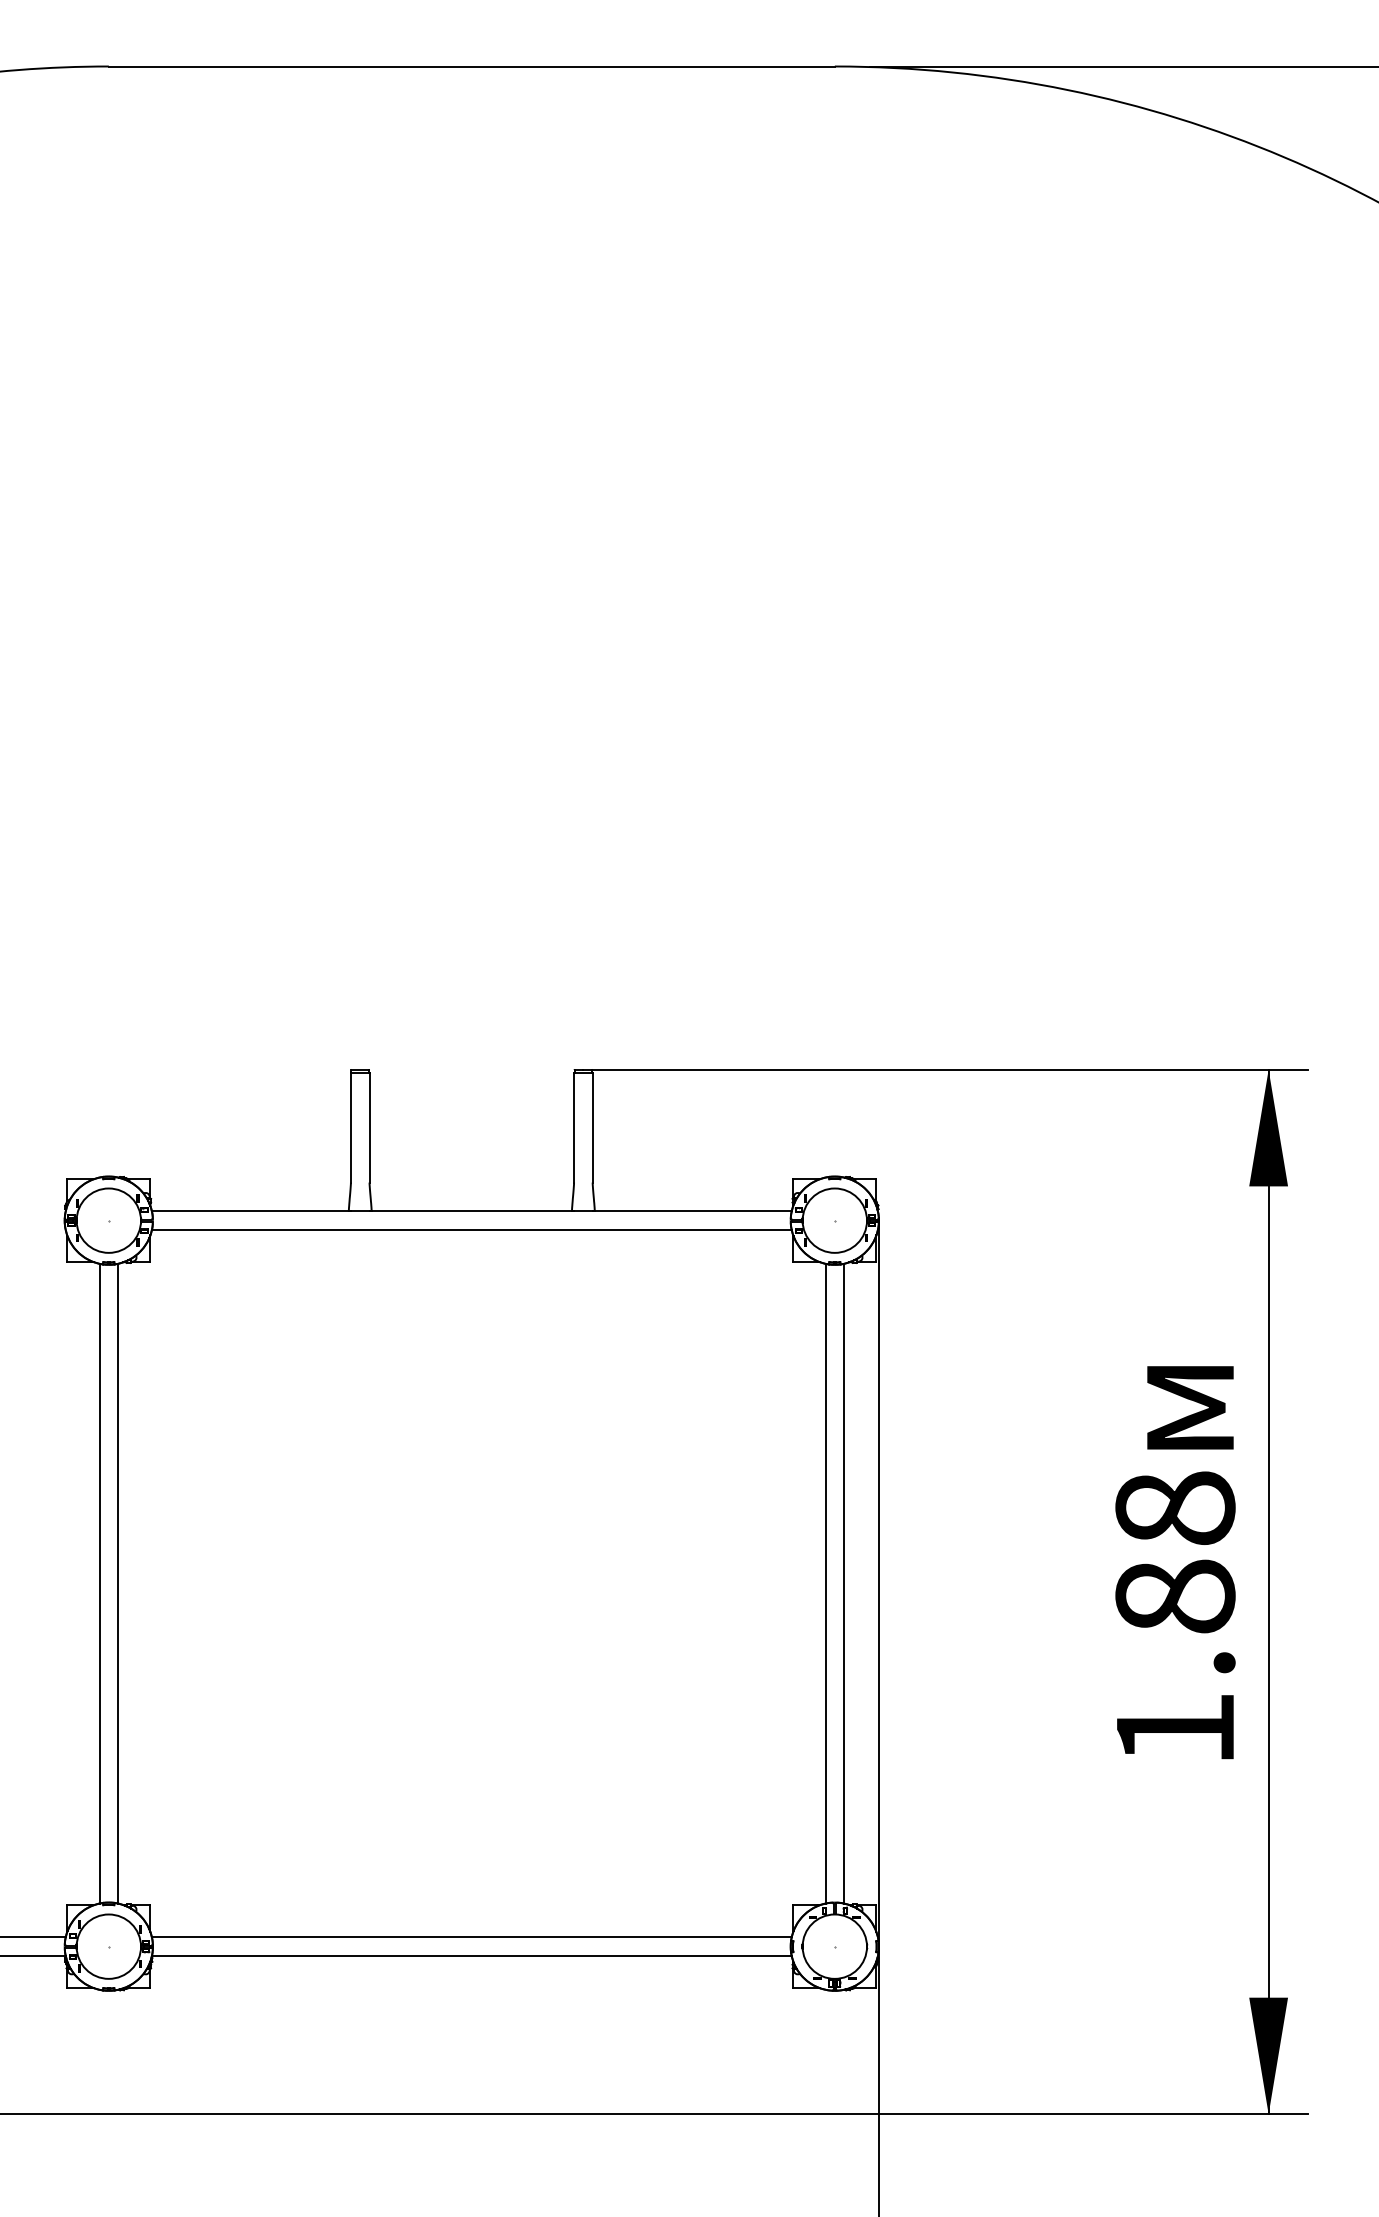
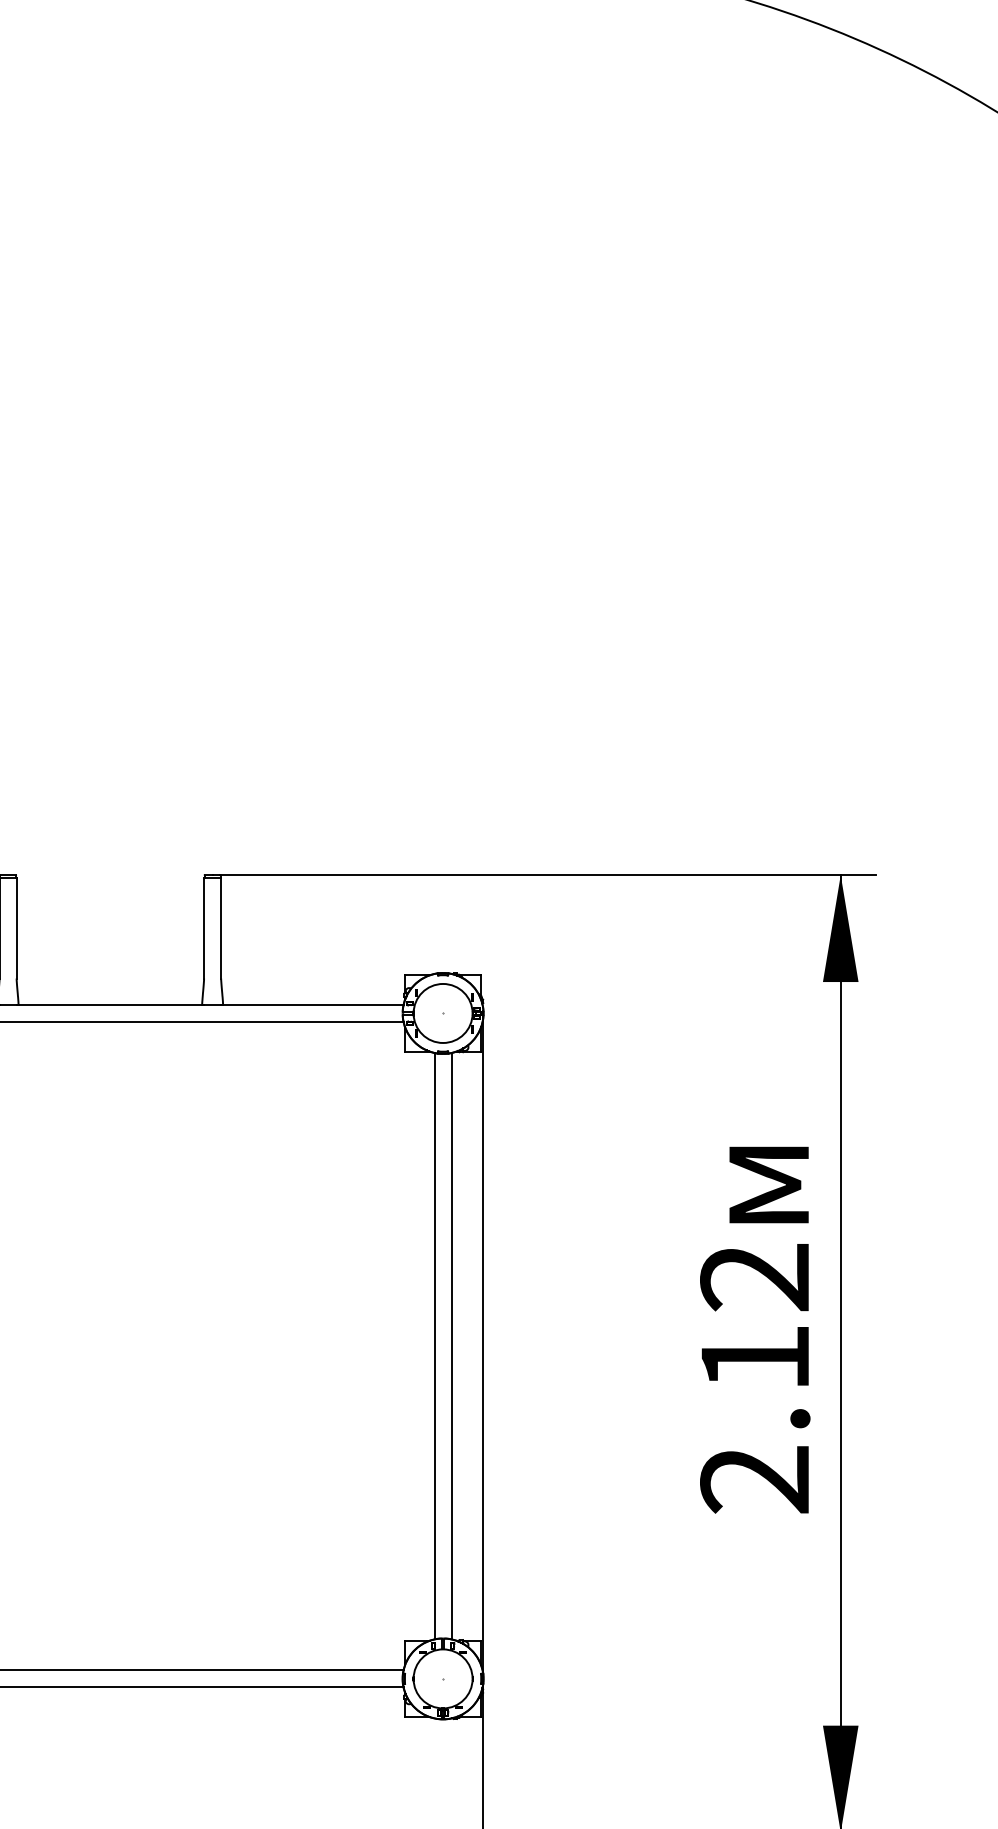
text: (1175, 1618) -> (755, 1378), 1.88 -> 2.12

